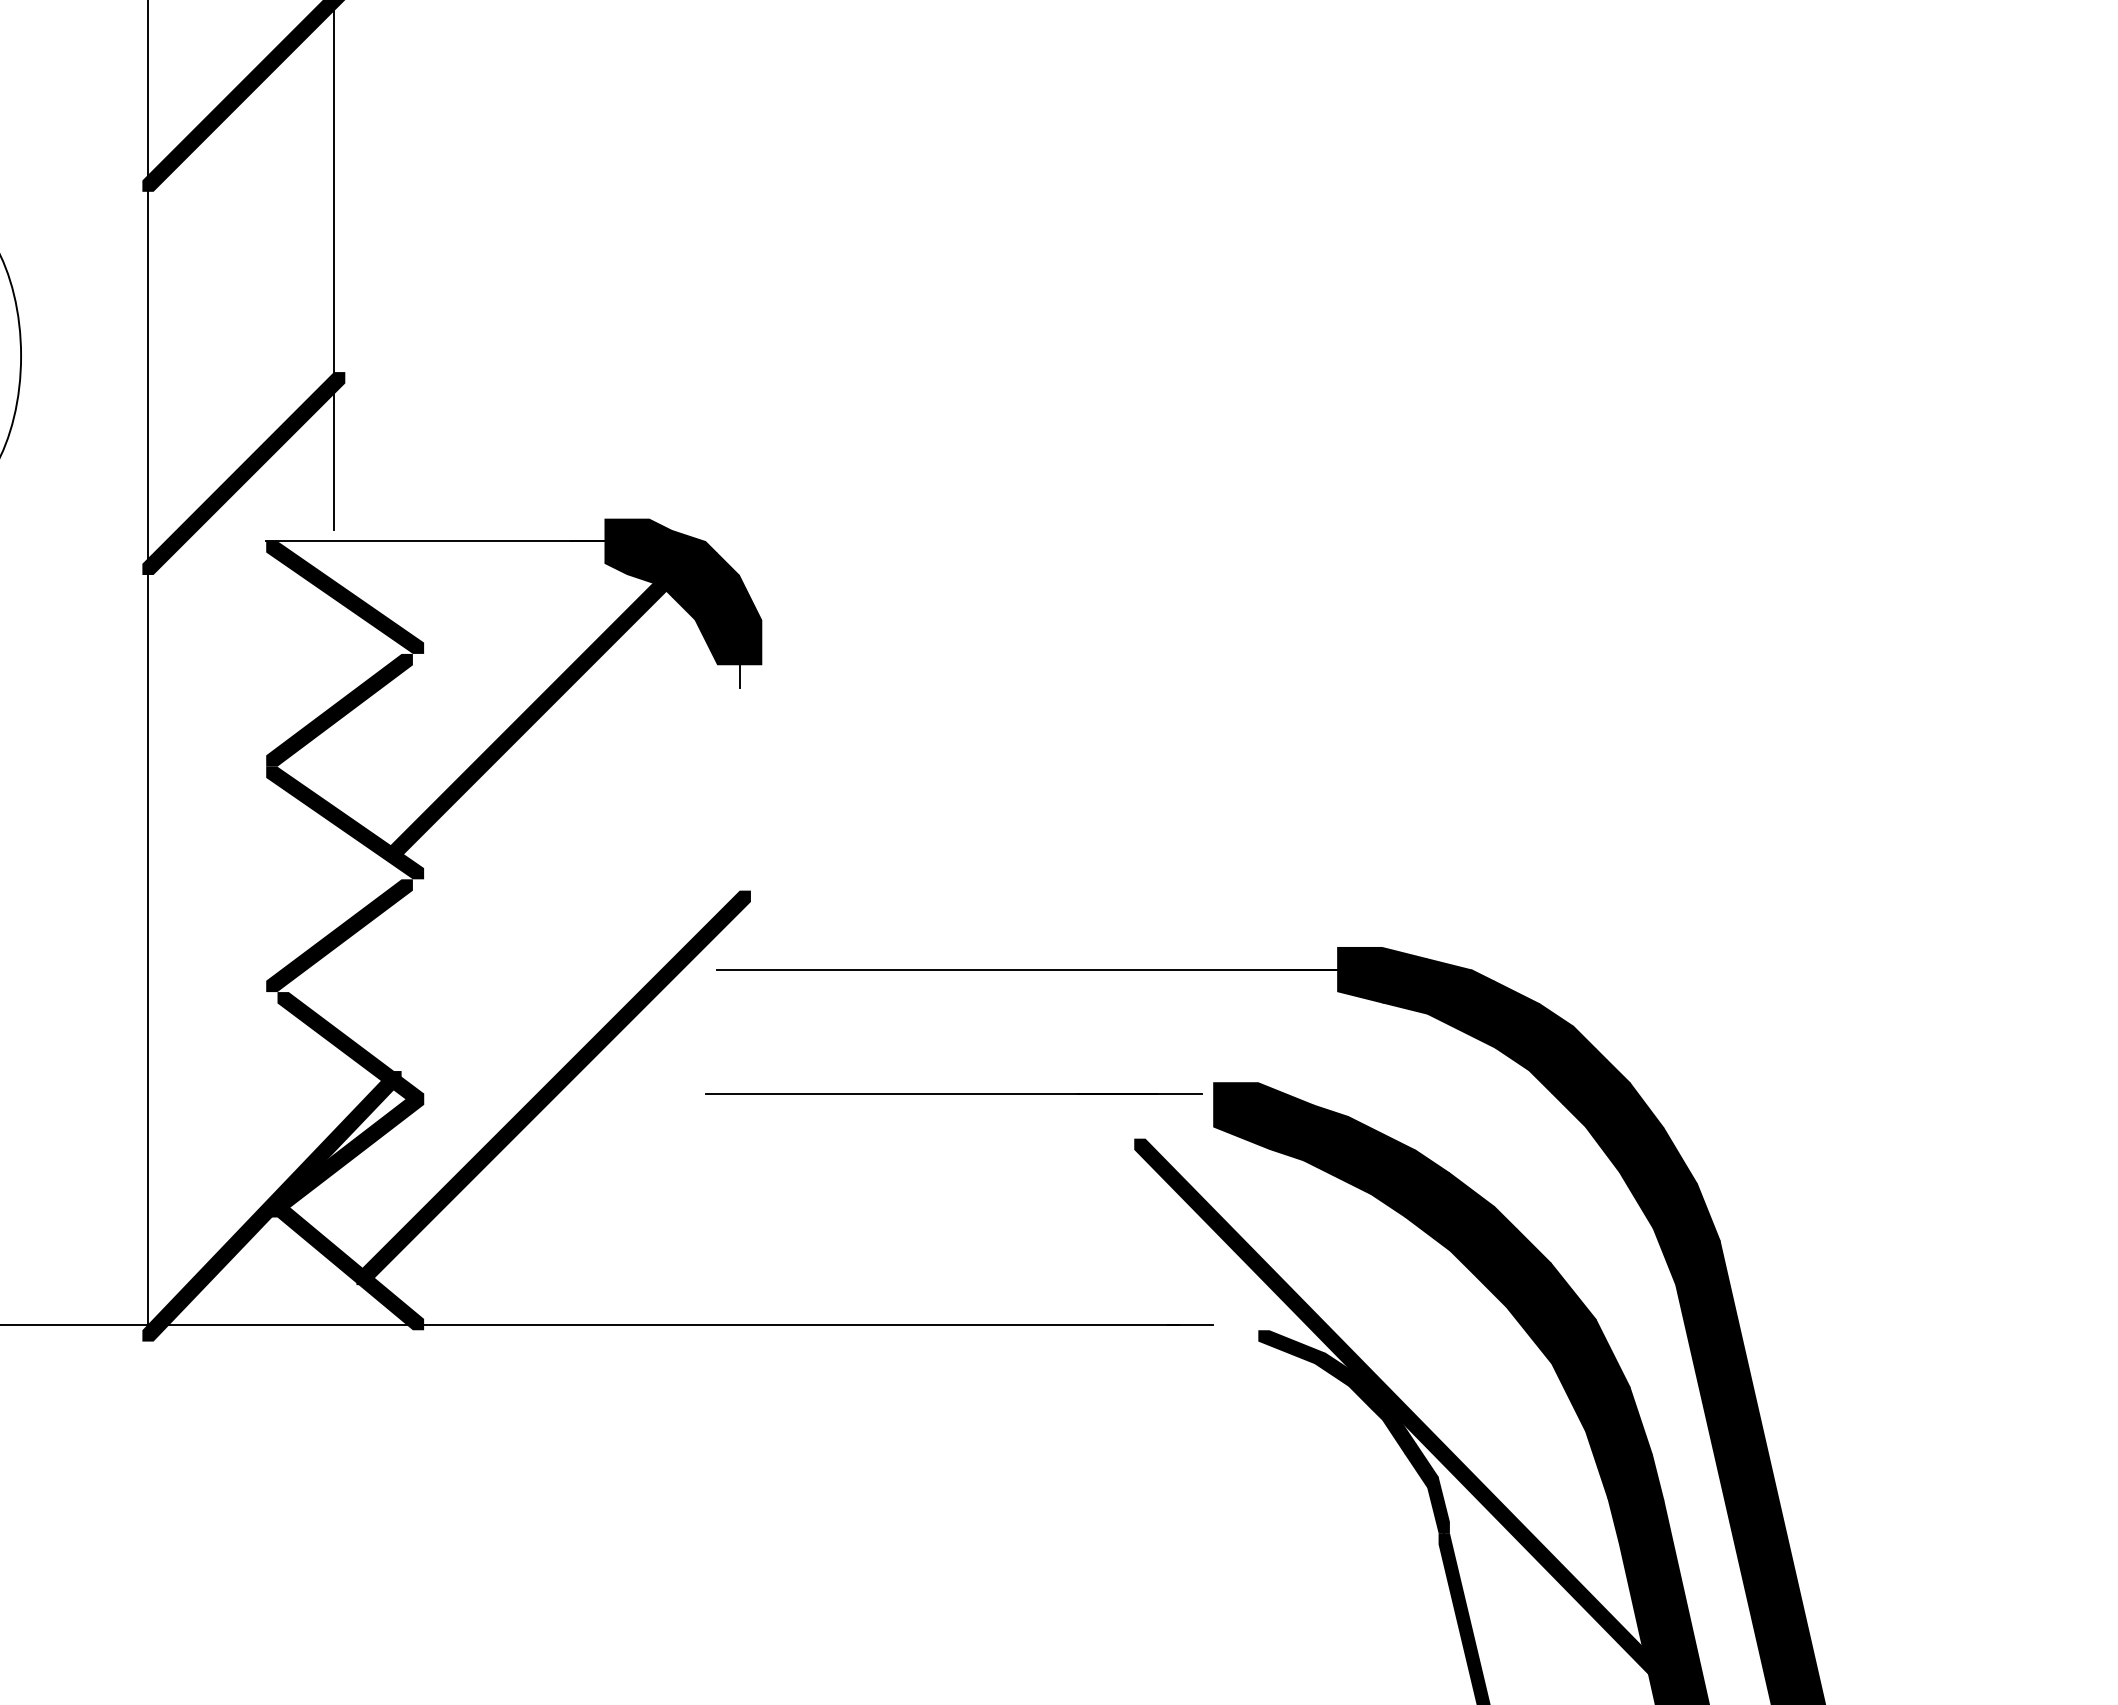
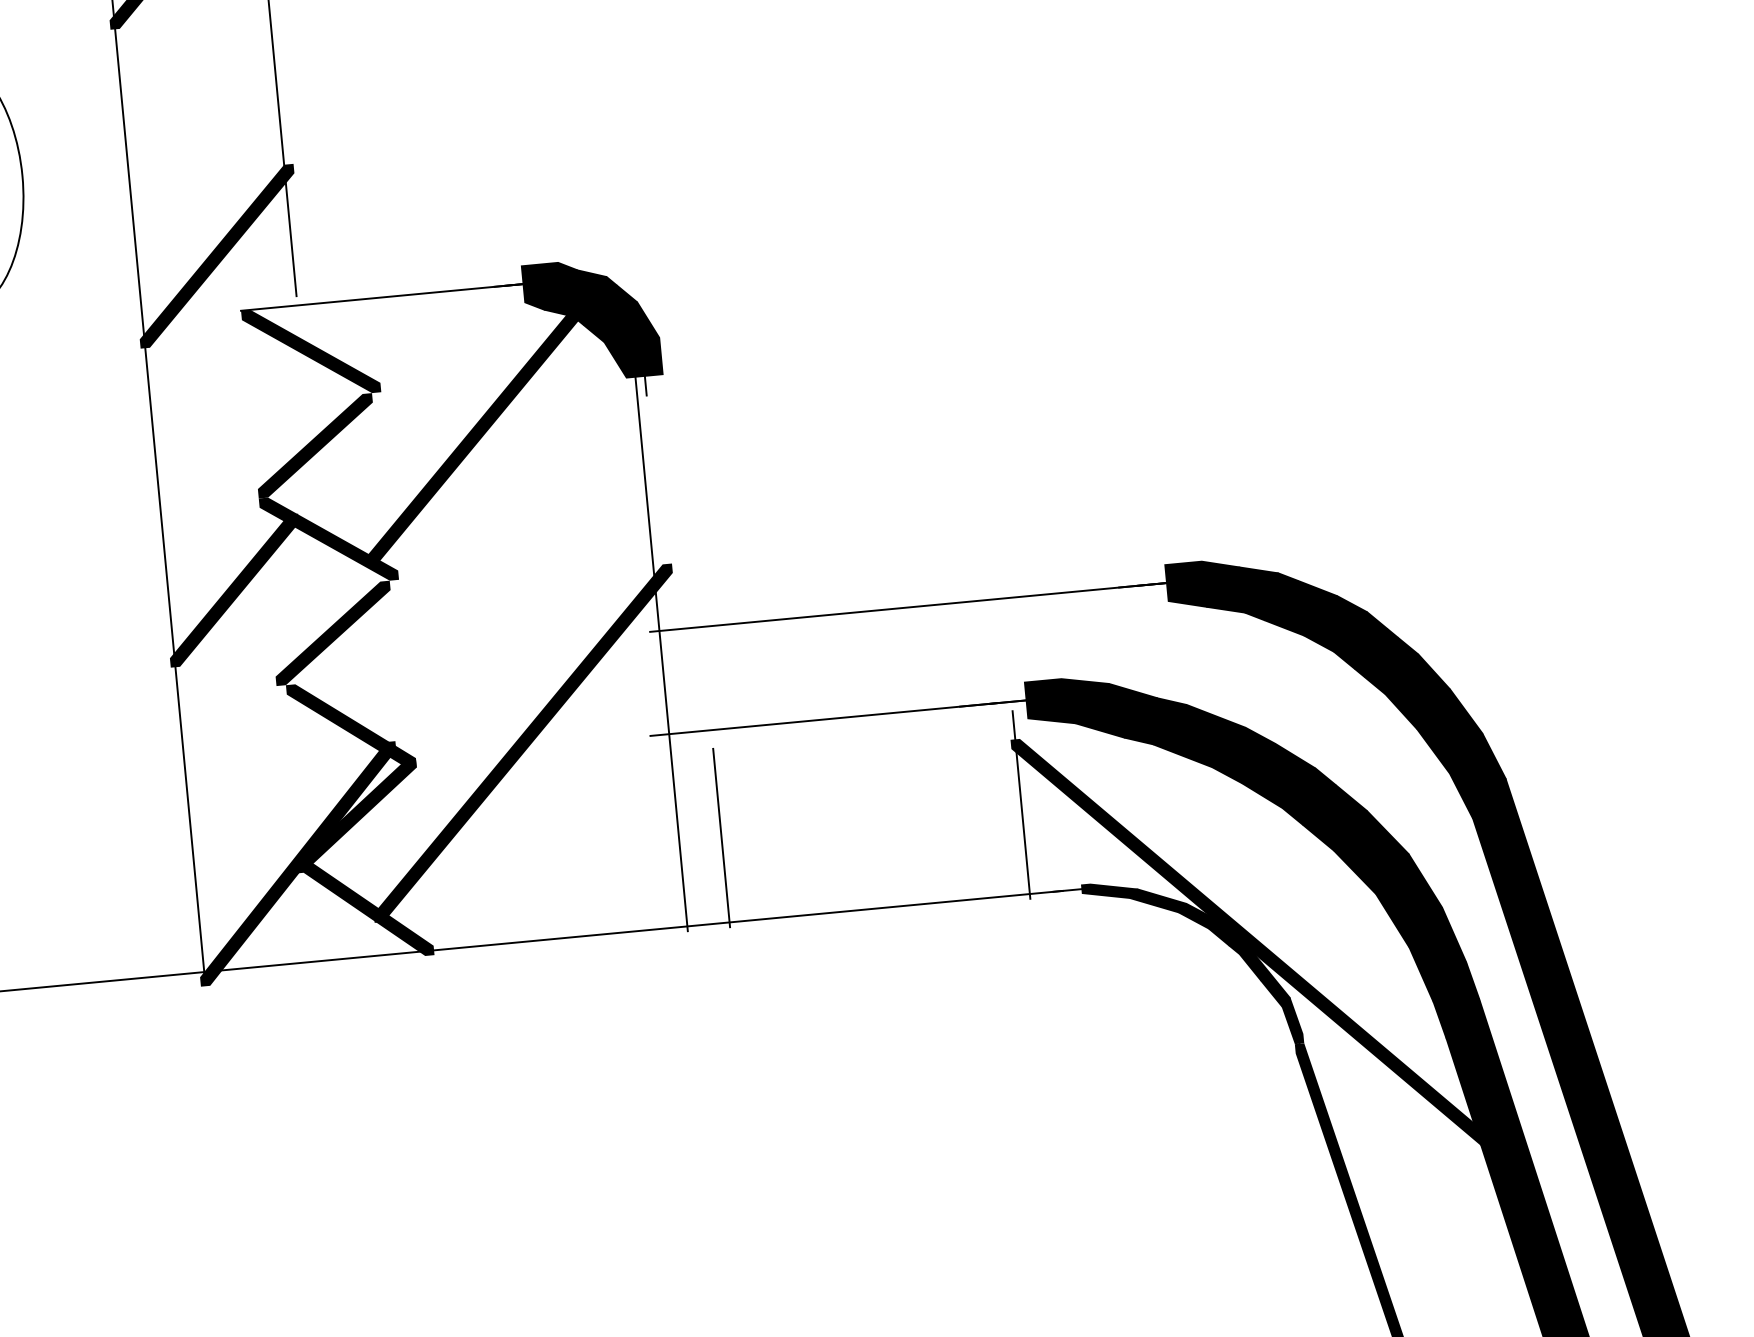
fill: (226, 873) -> (234, 590), added
line: (728, 986) -> (660, 645), added
fill: (1207, 1099) -> (1068, 701), added
line: (1139, 1217) -> (1021, 804), added
line: (779, 1223) -> (721, 838), added
fill: (1235, 1329) -> (1109, 890), added

